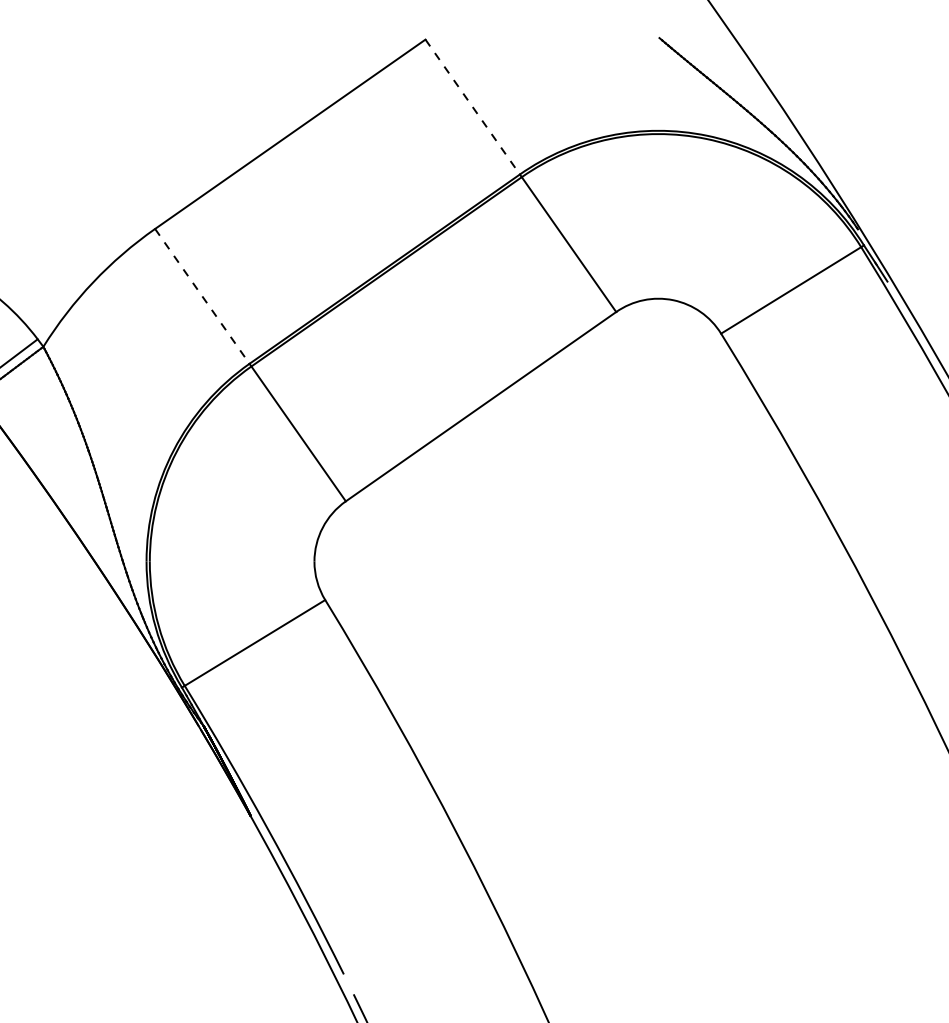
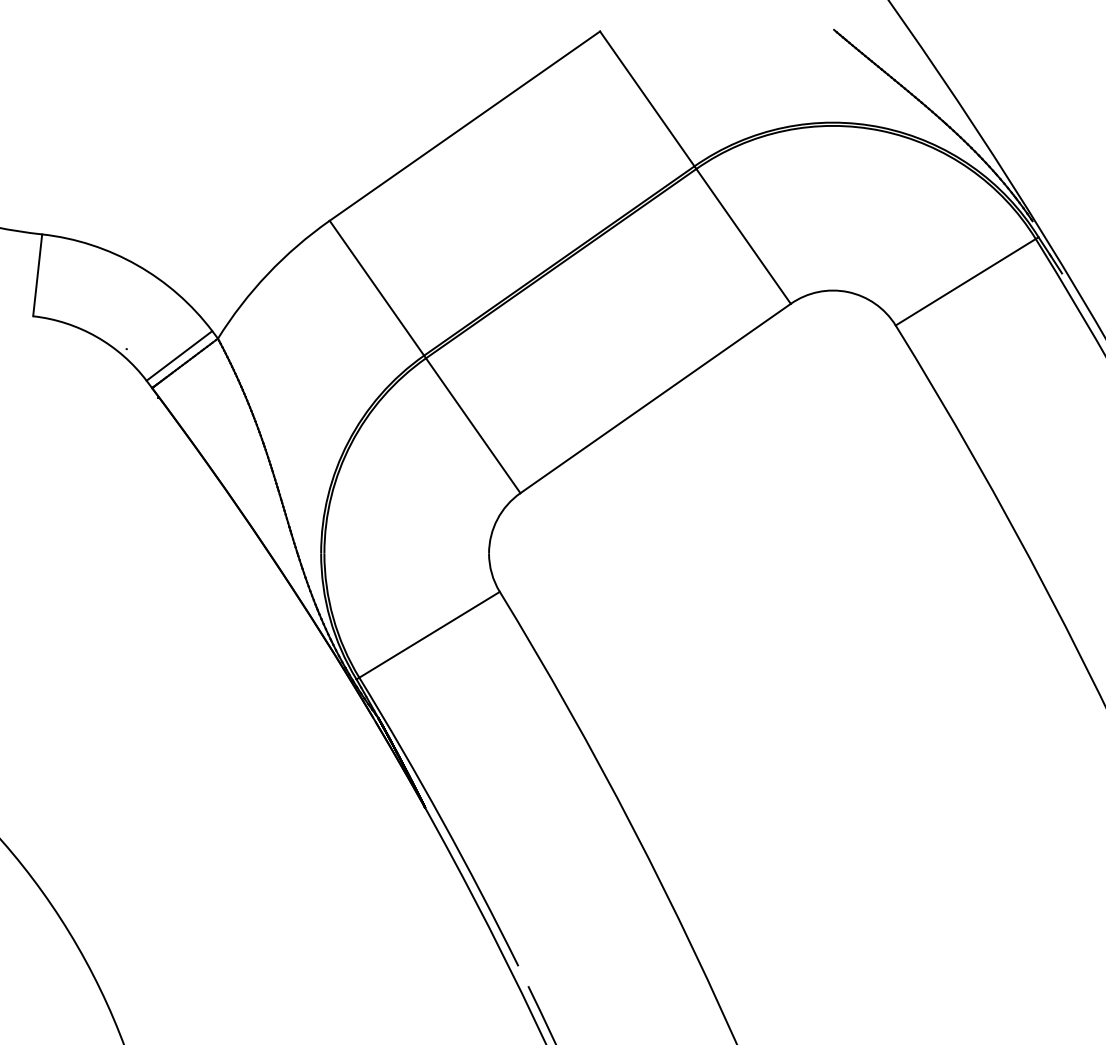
line: (472, 107) -> (647, 99), dashed -> solid
line: (202, 296) -> (377, 288), dashed -> solid

